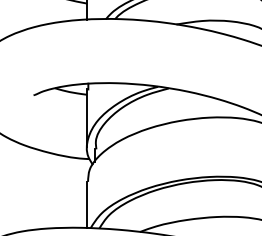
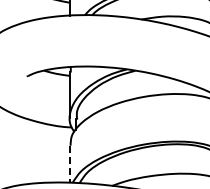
line: (86, 205) -> (69, 164), solid -> dashed

